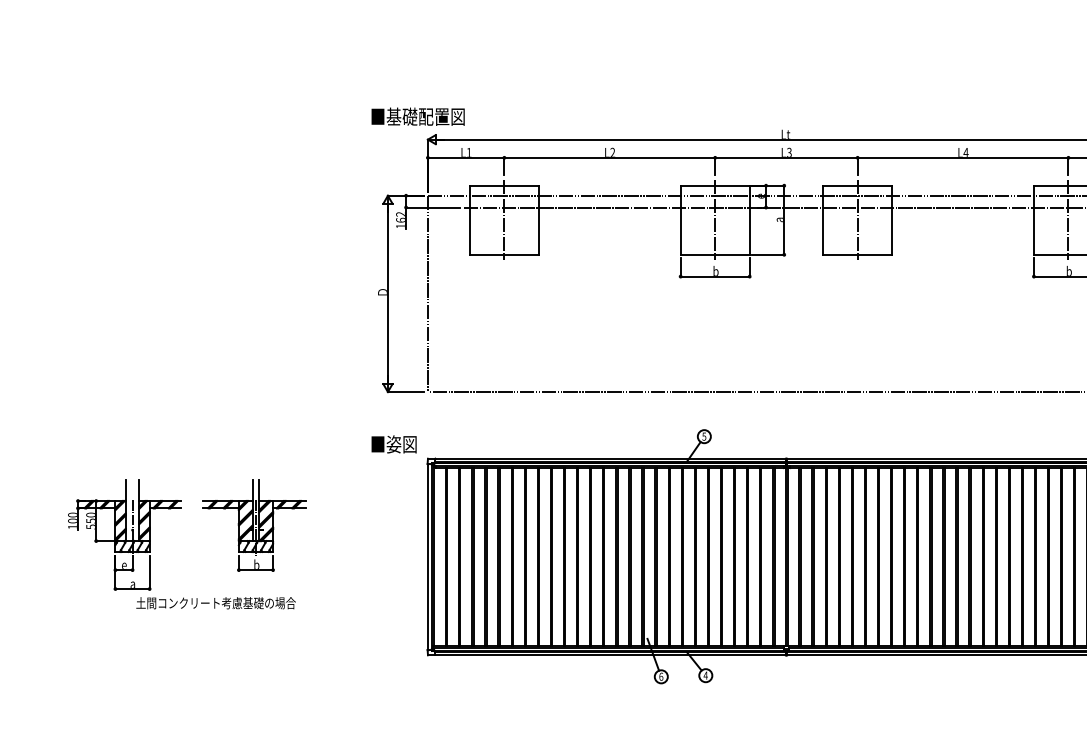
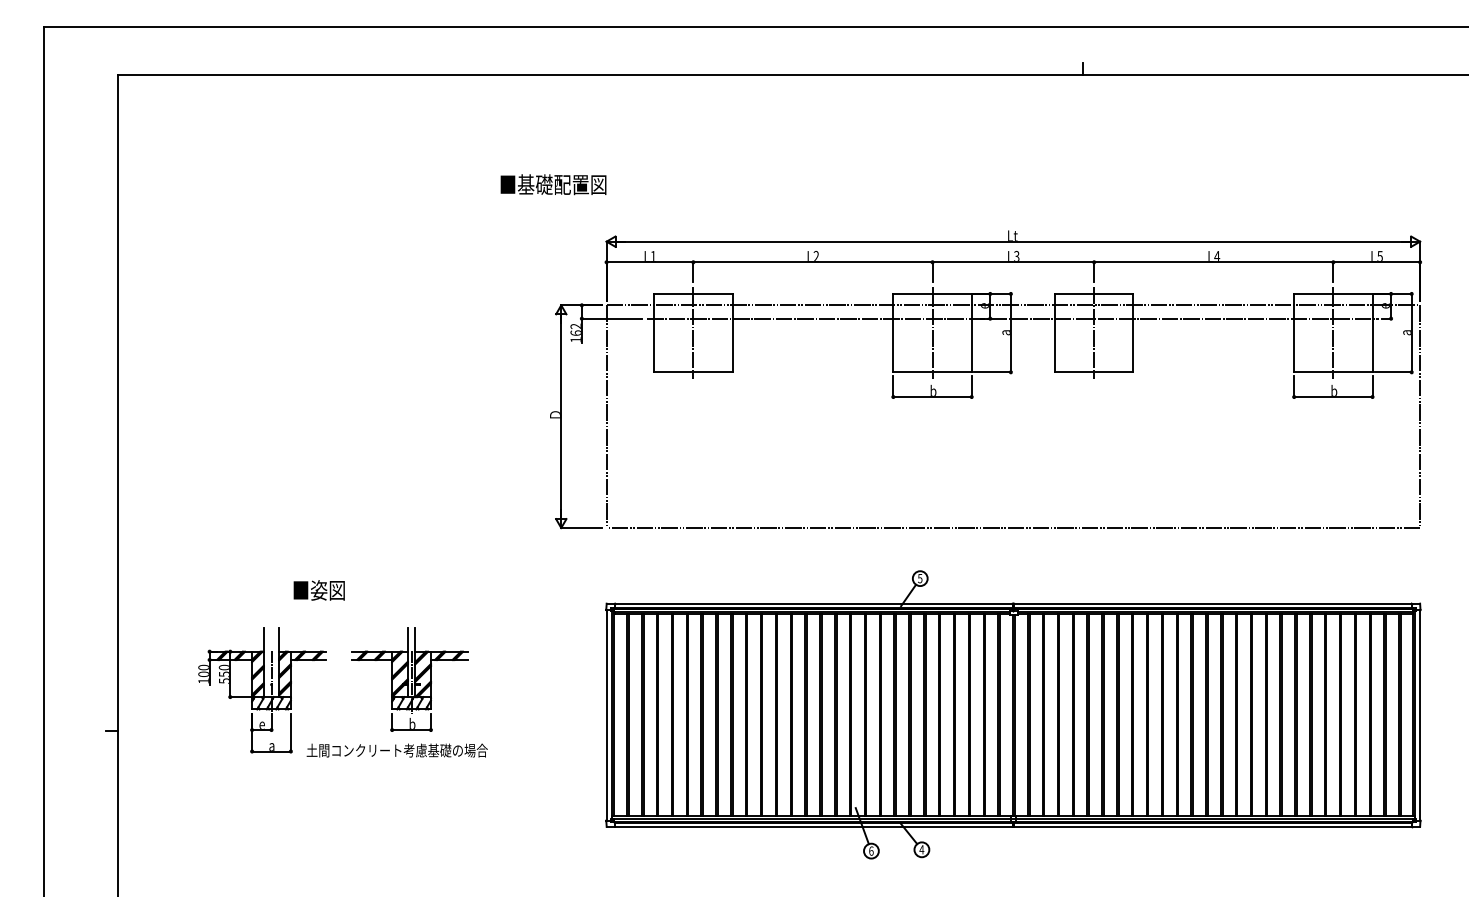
text: (418, 116) -> (553, 184), moved
text: (393, 444) -> (318, 590), moved
text: (215, 603) -> (396, 750), moved

